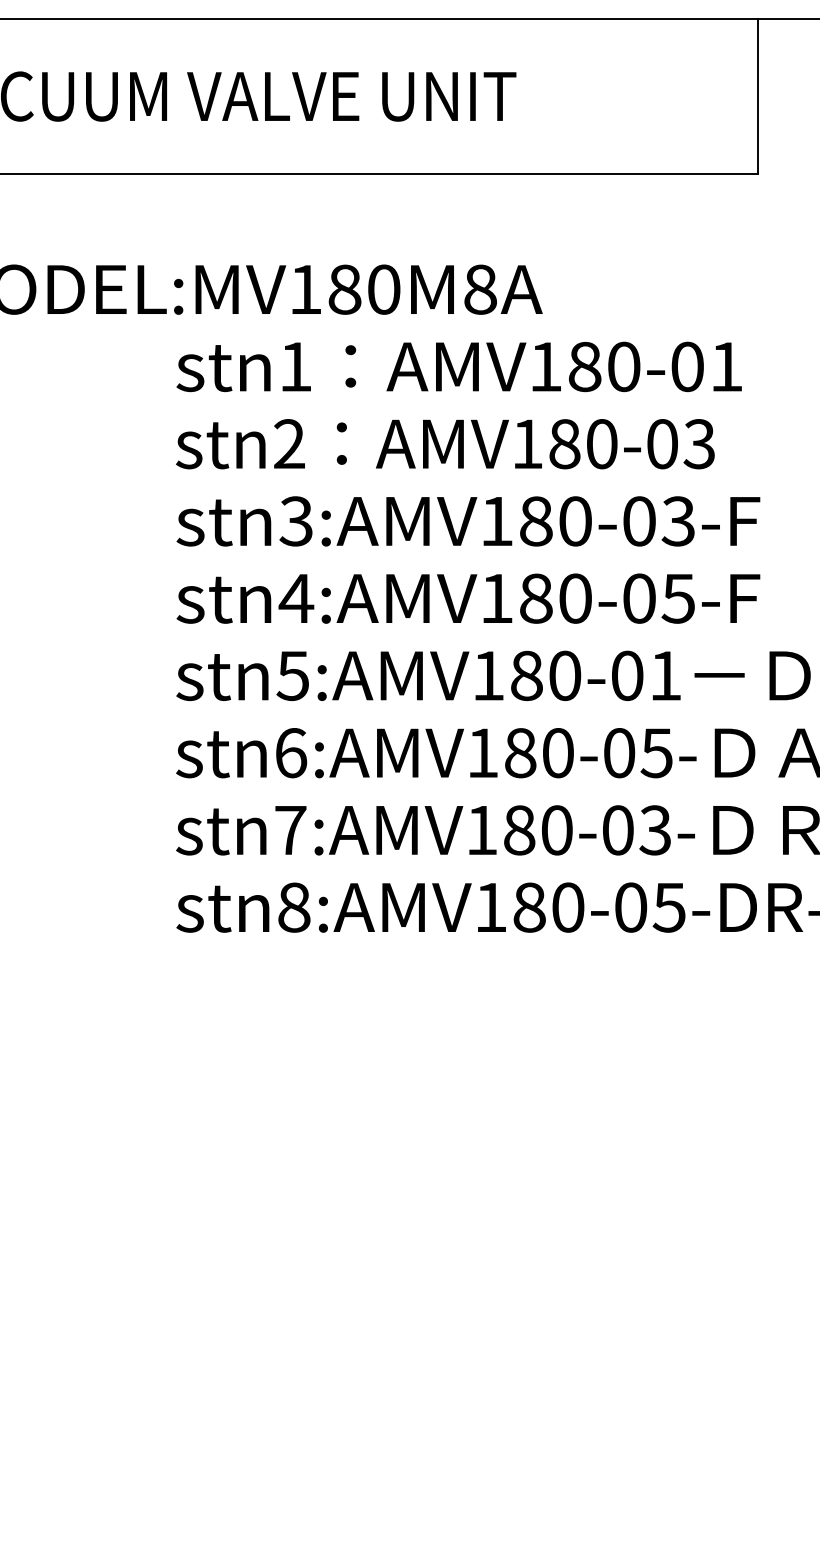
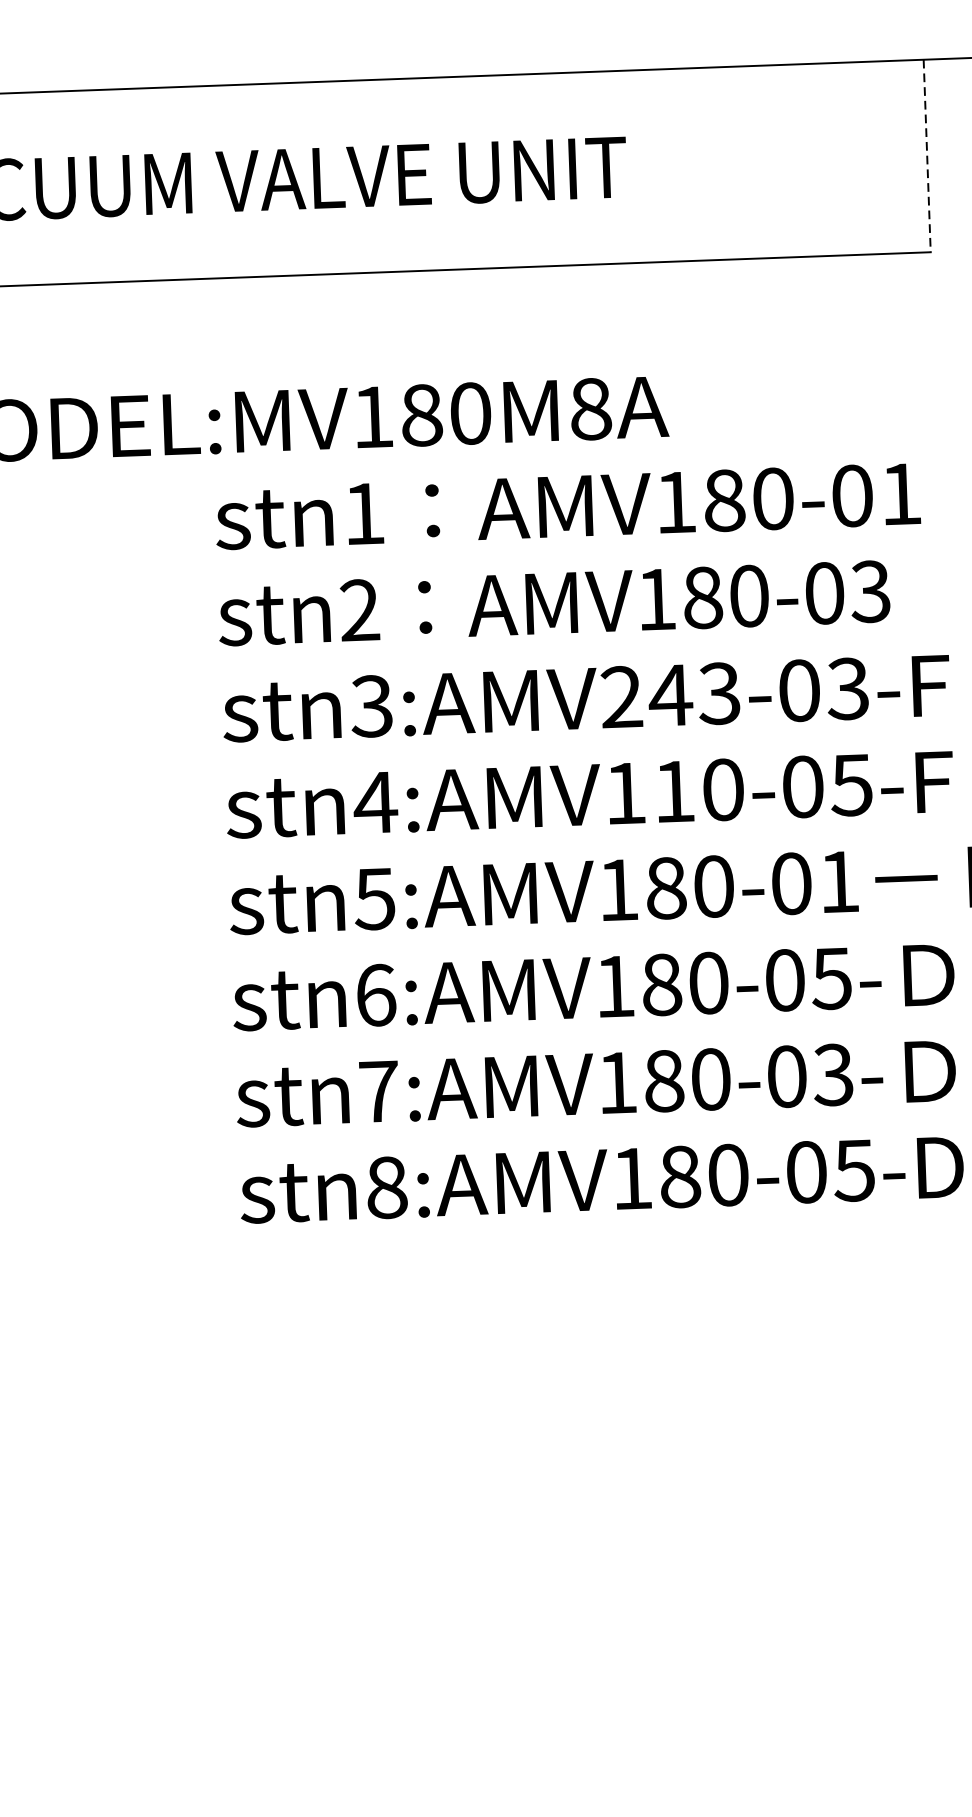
line: (757, 97) -> (927, 157), solid -> dashed
text: (535, 521) -> (669, 695), stn3:AMV180-03-F -> stn3:AMV243-03-F
text: (536, 598) -> (674, 791), stn4:AMV180-05-F -> stn4:AMV110-05-F

